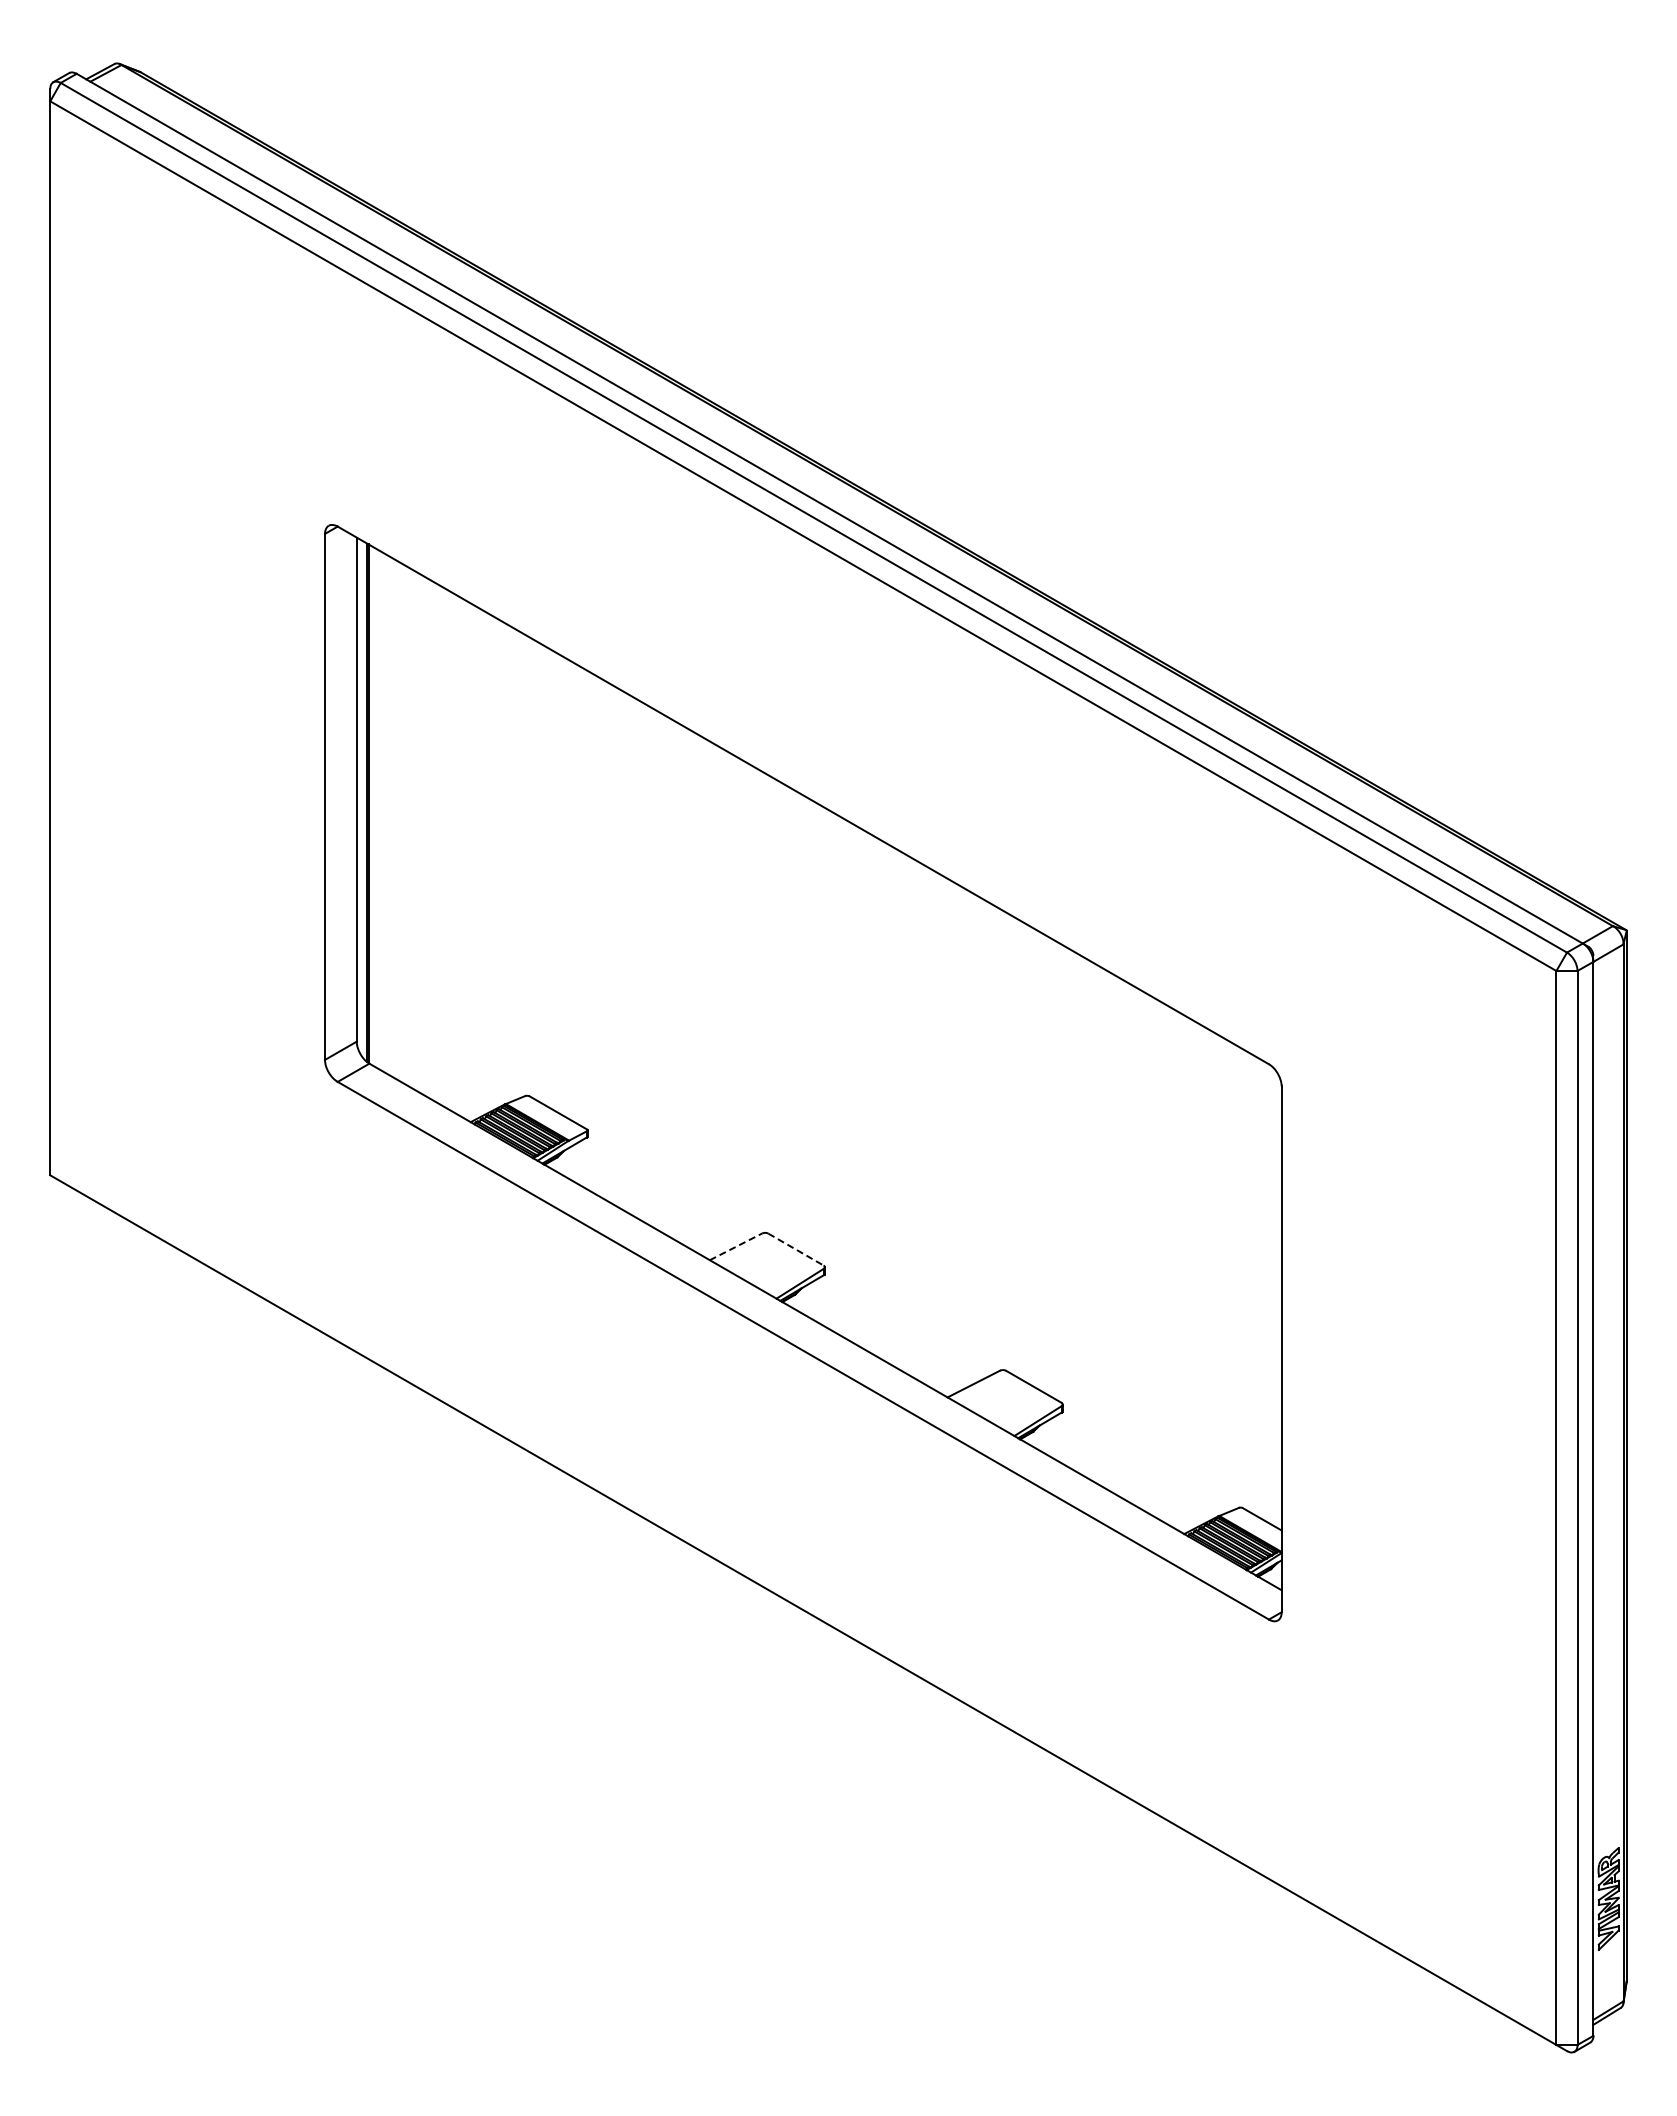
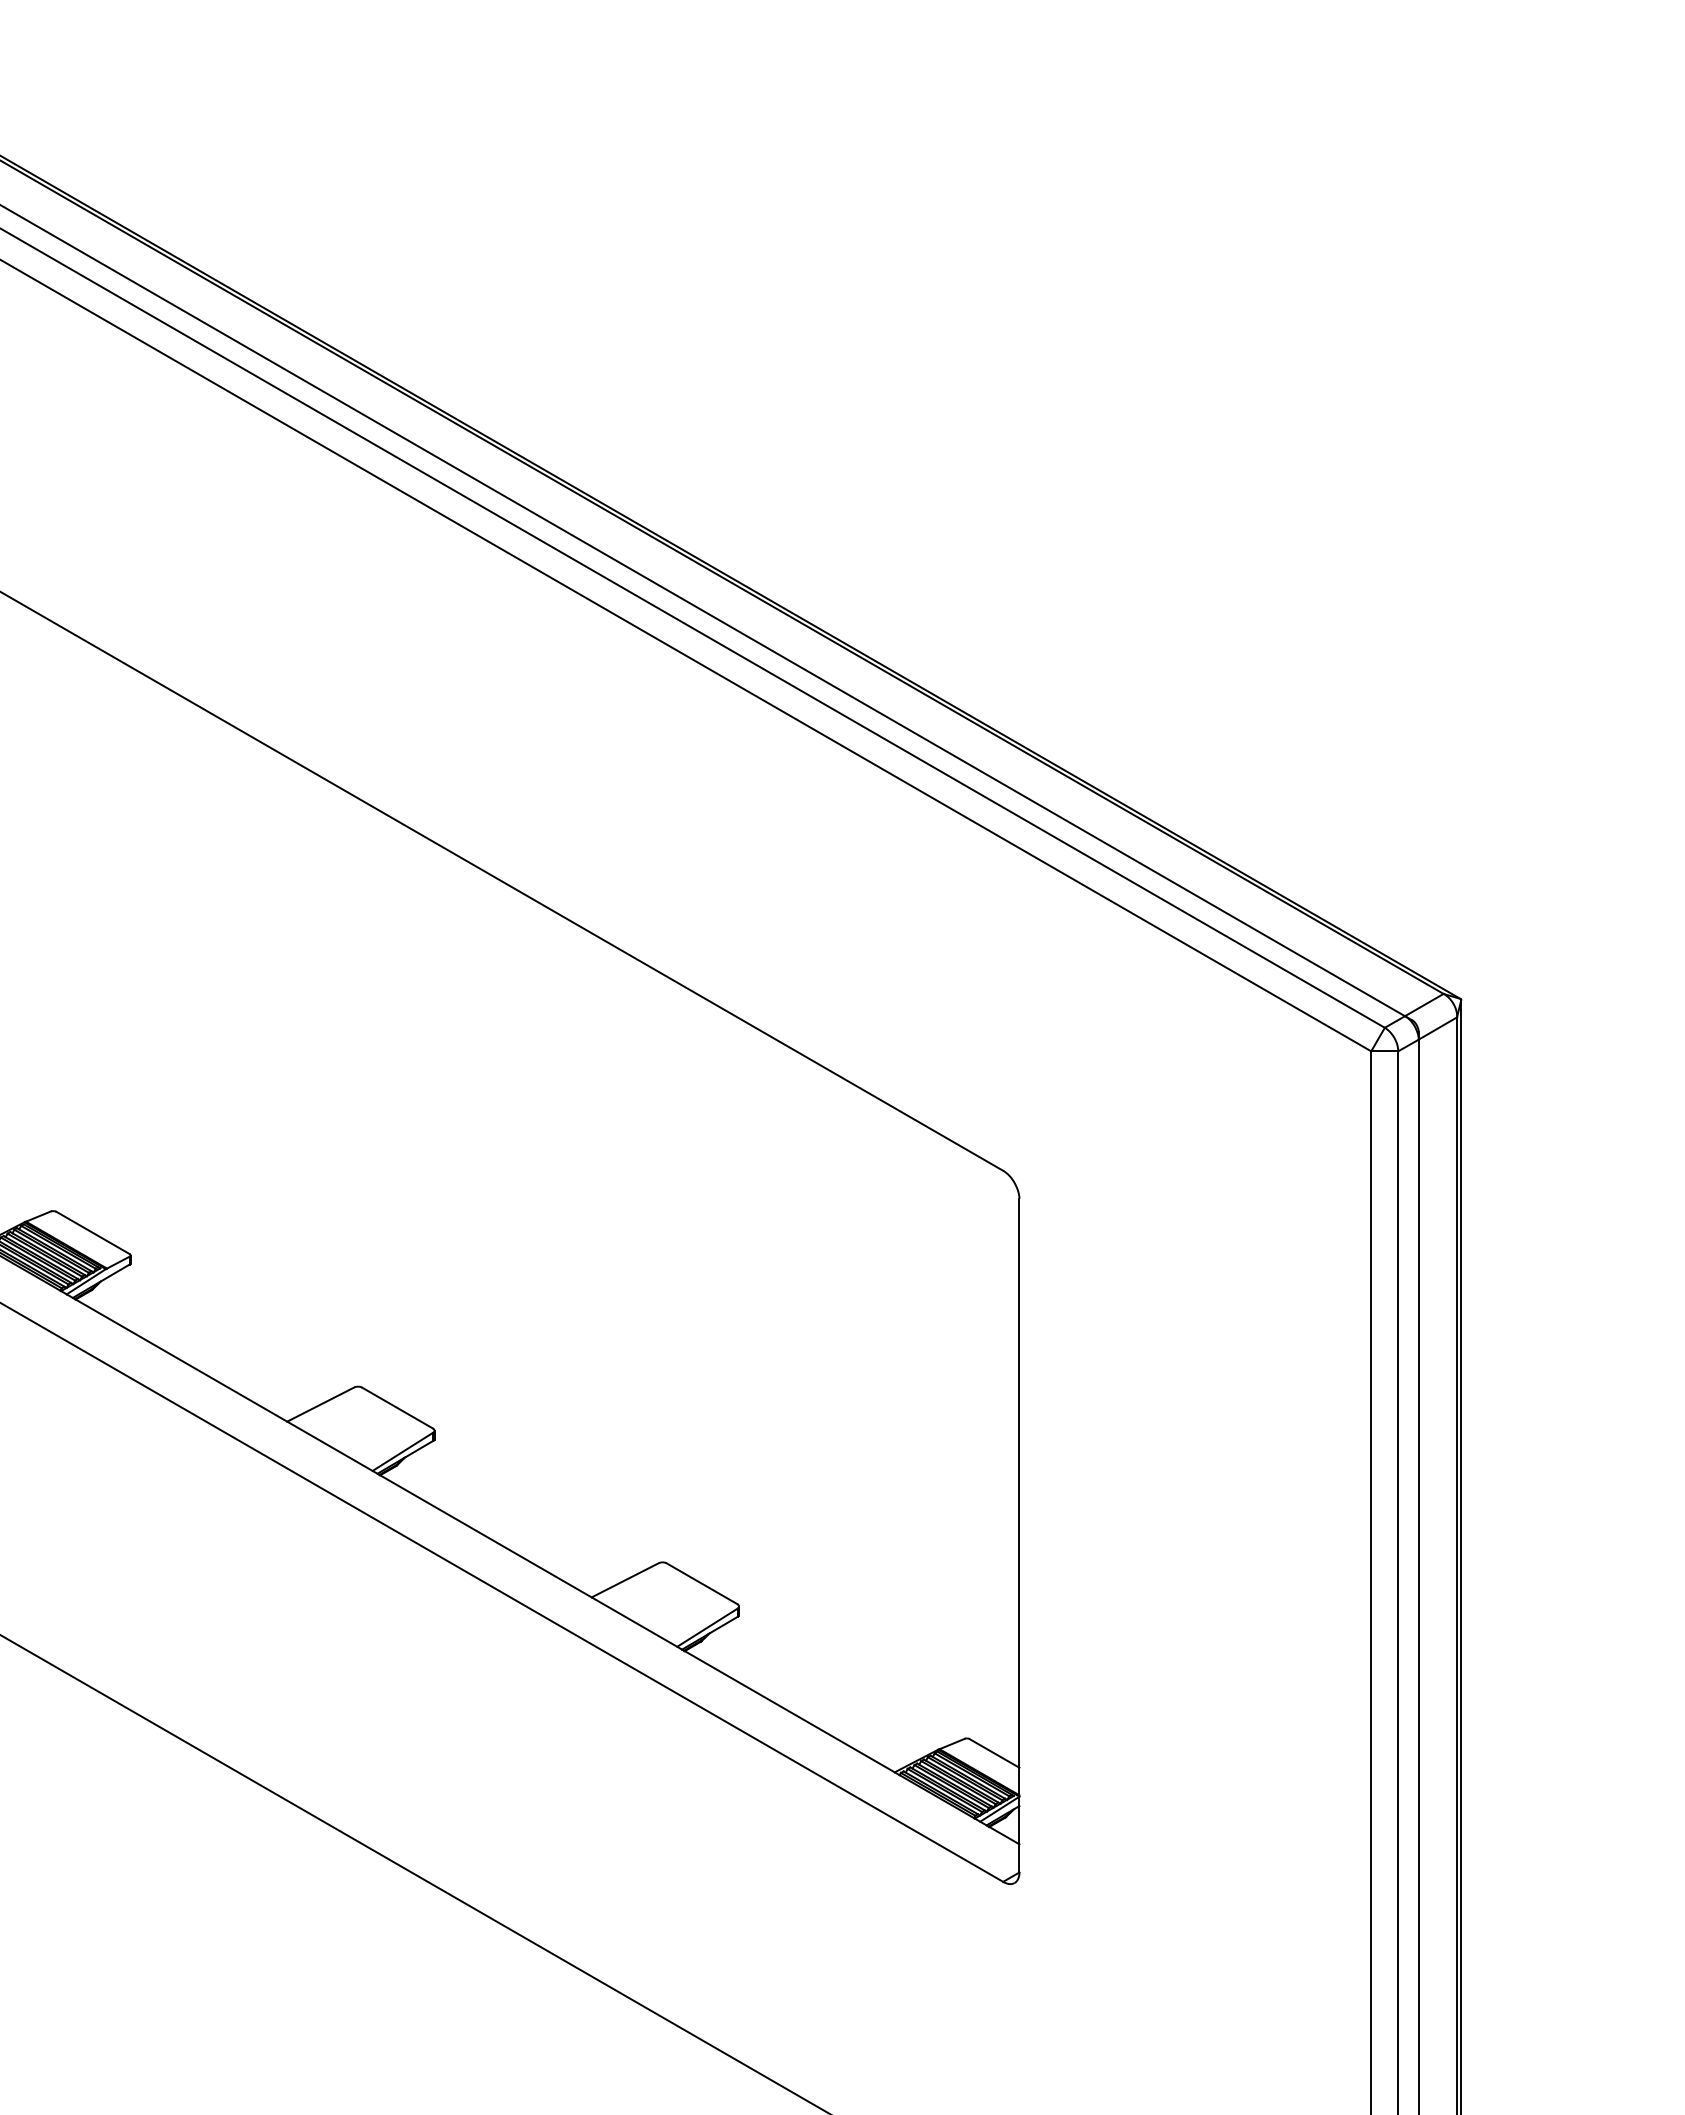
line: (736, 1246) -> (321, 1404), dashed -> solid
line: (795, 1249) -> (396, 1407), dashed -> solid

